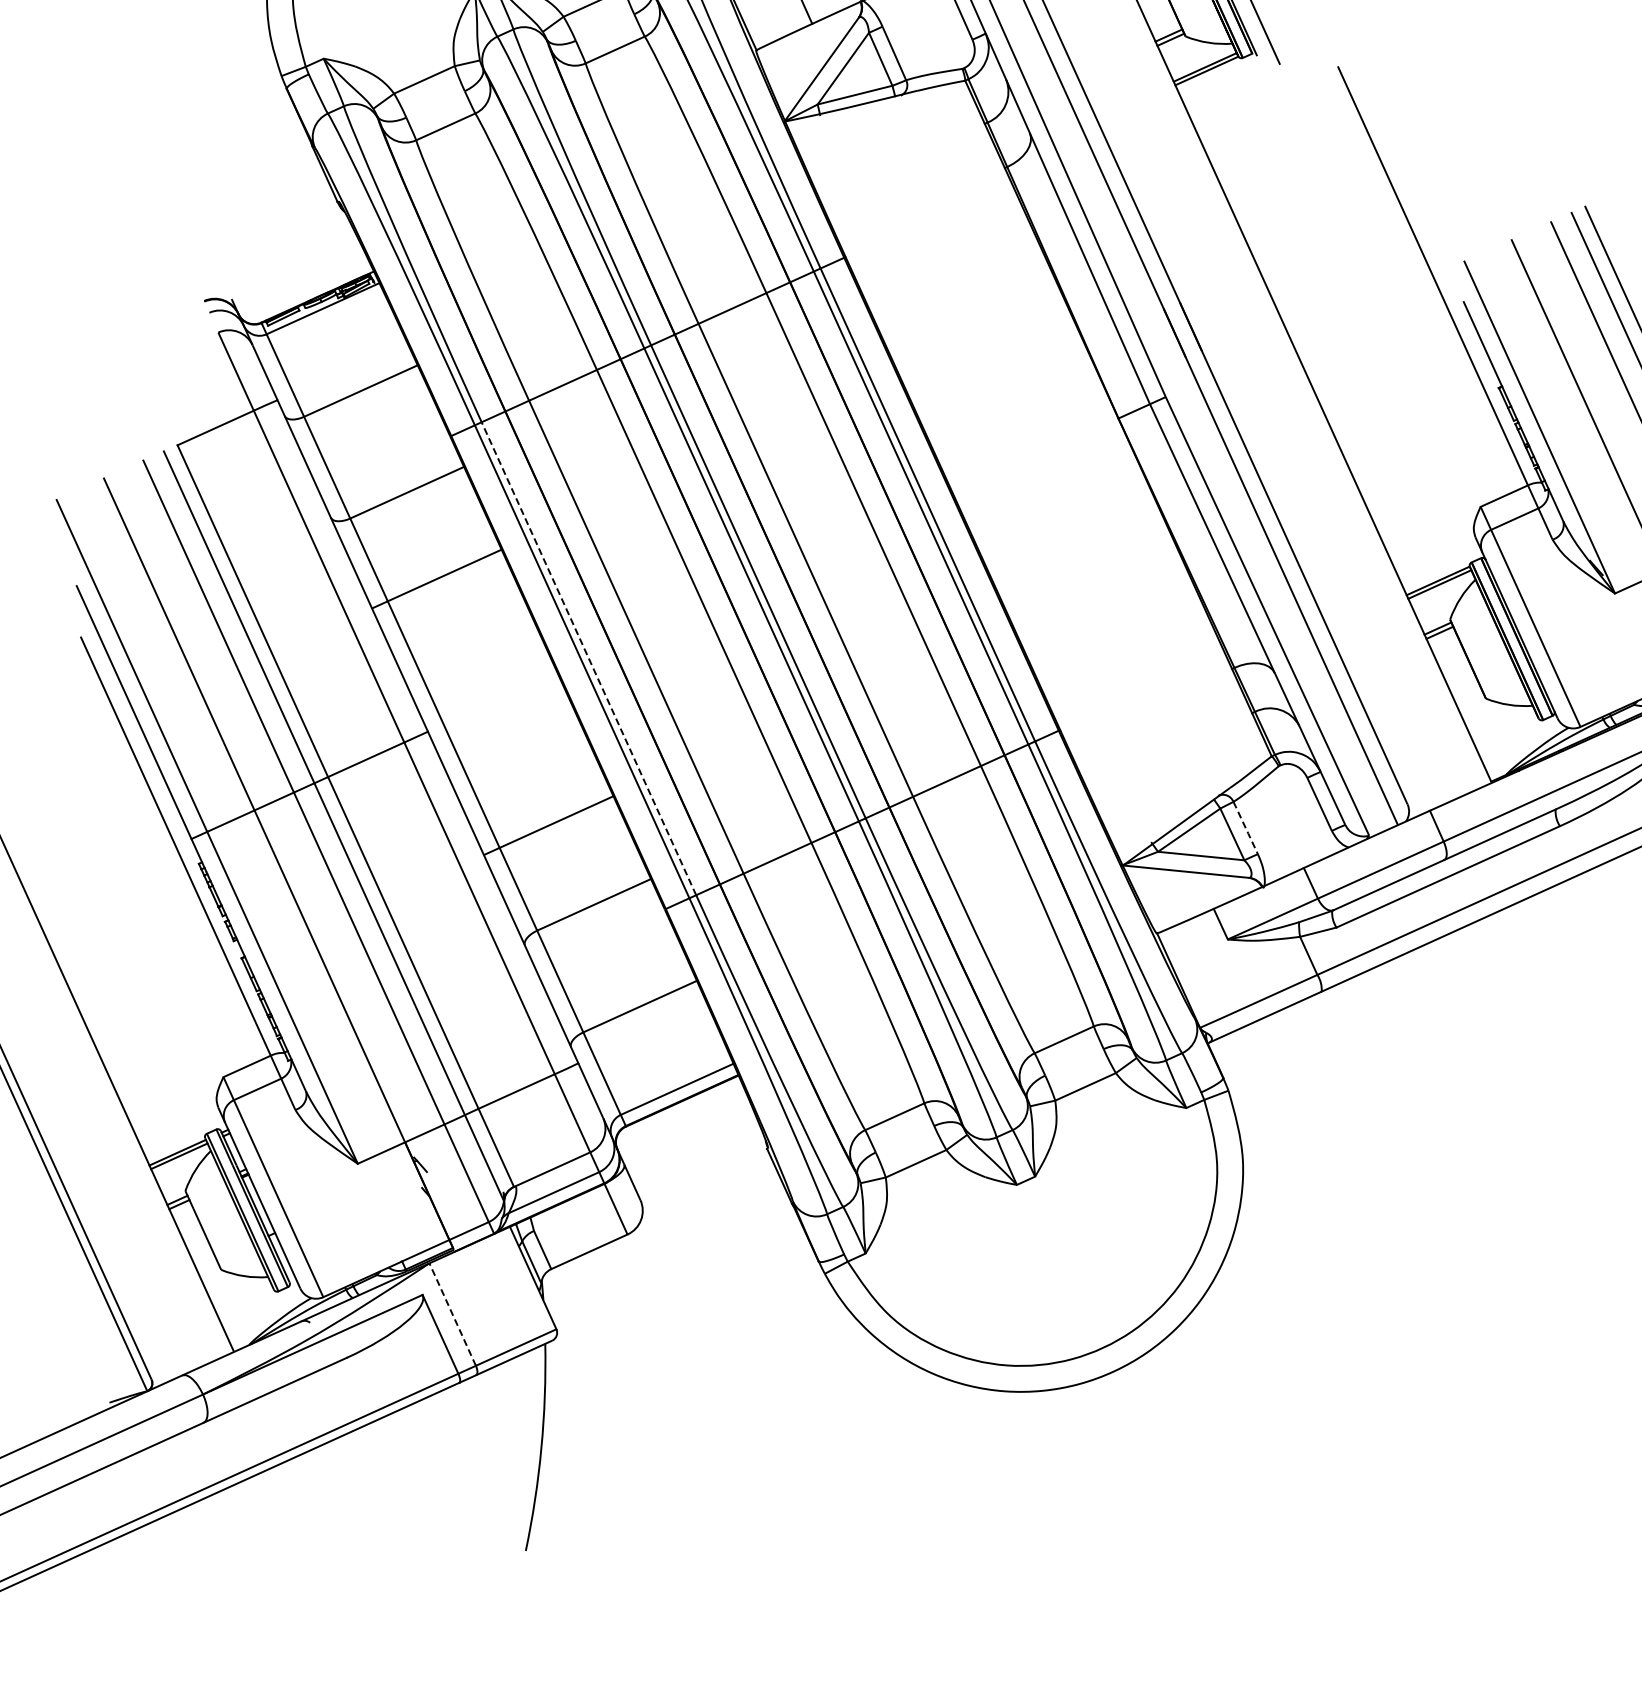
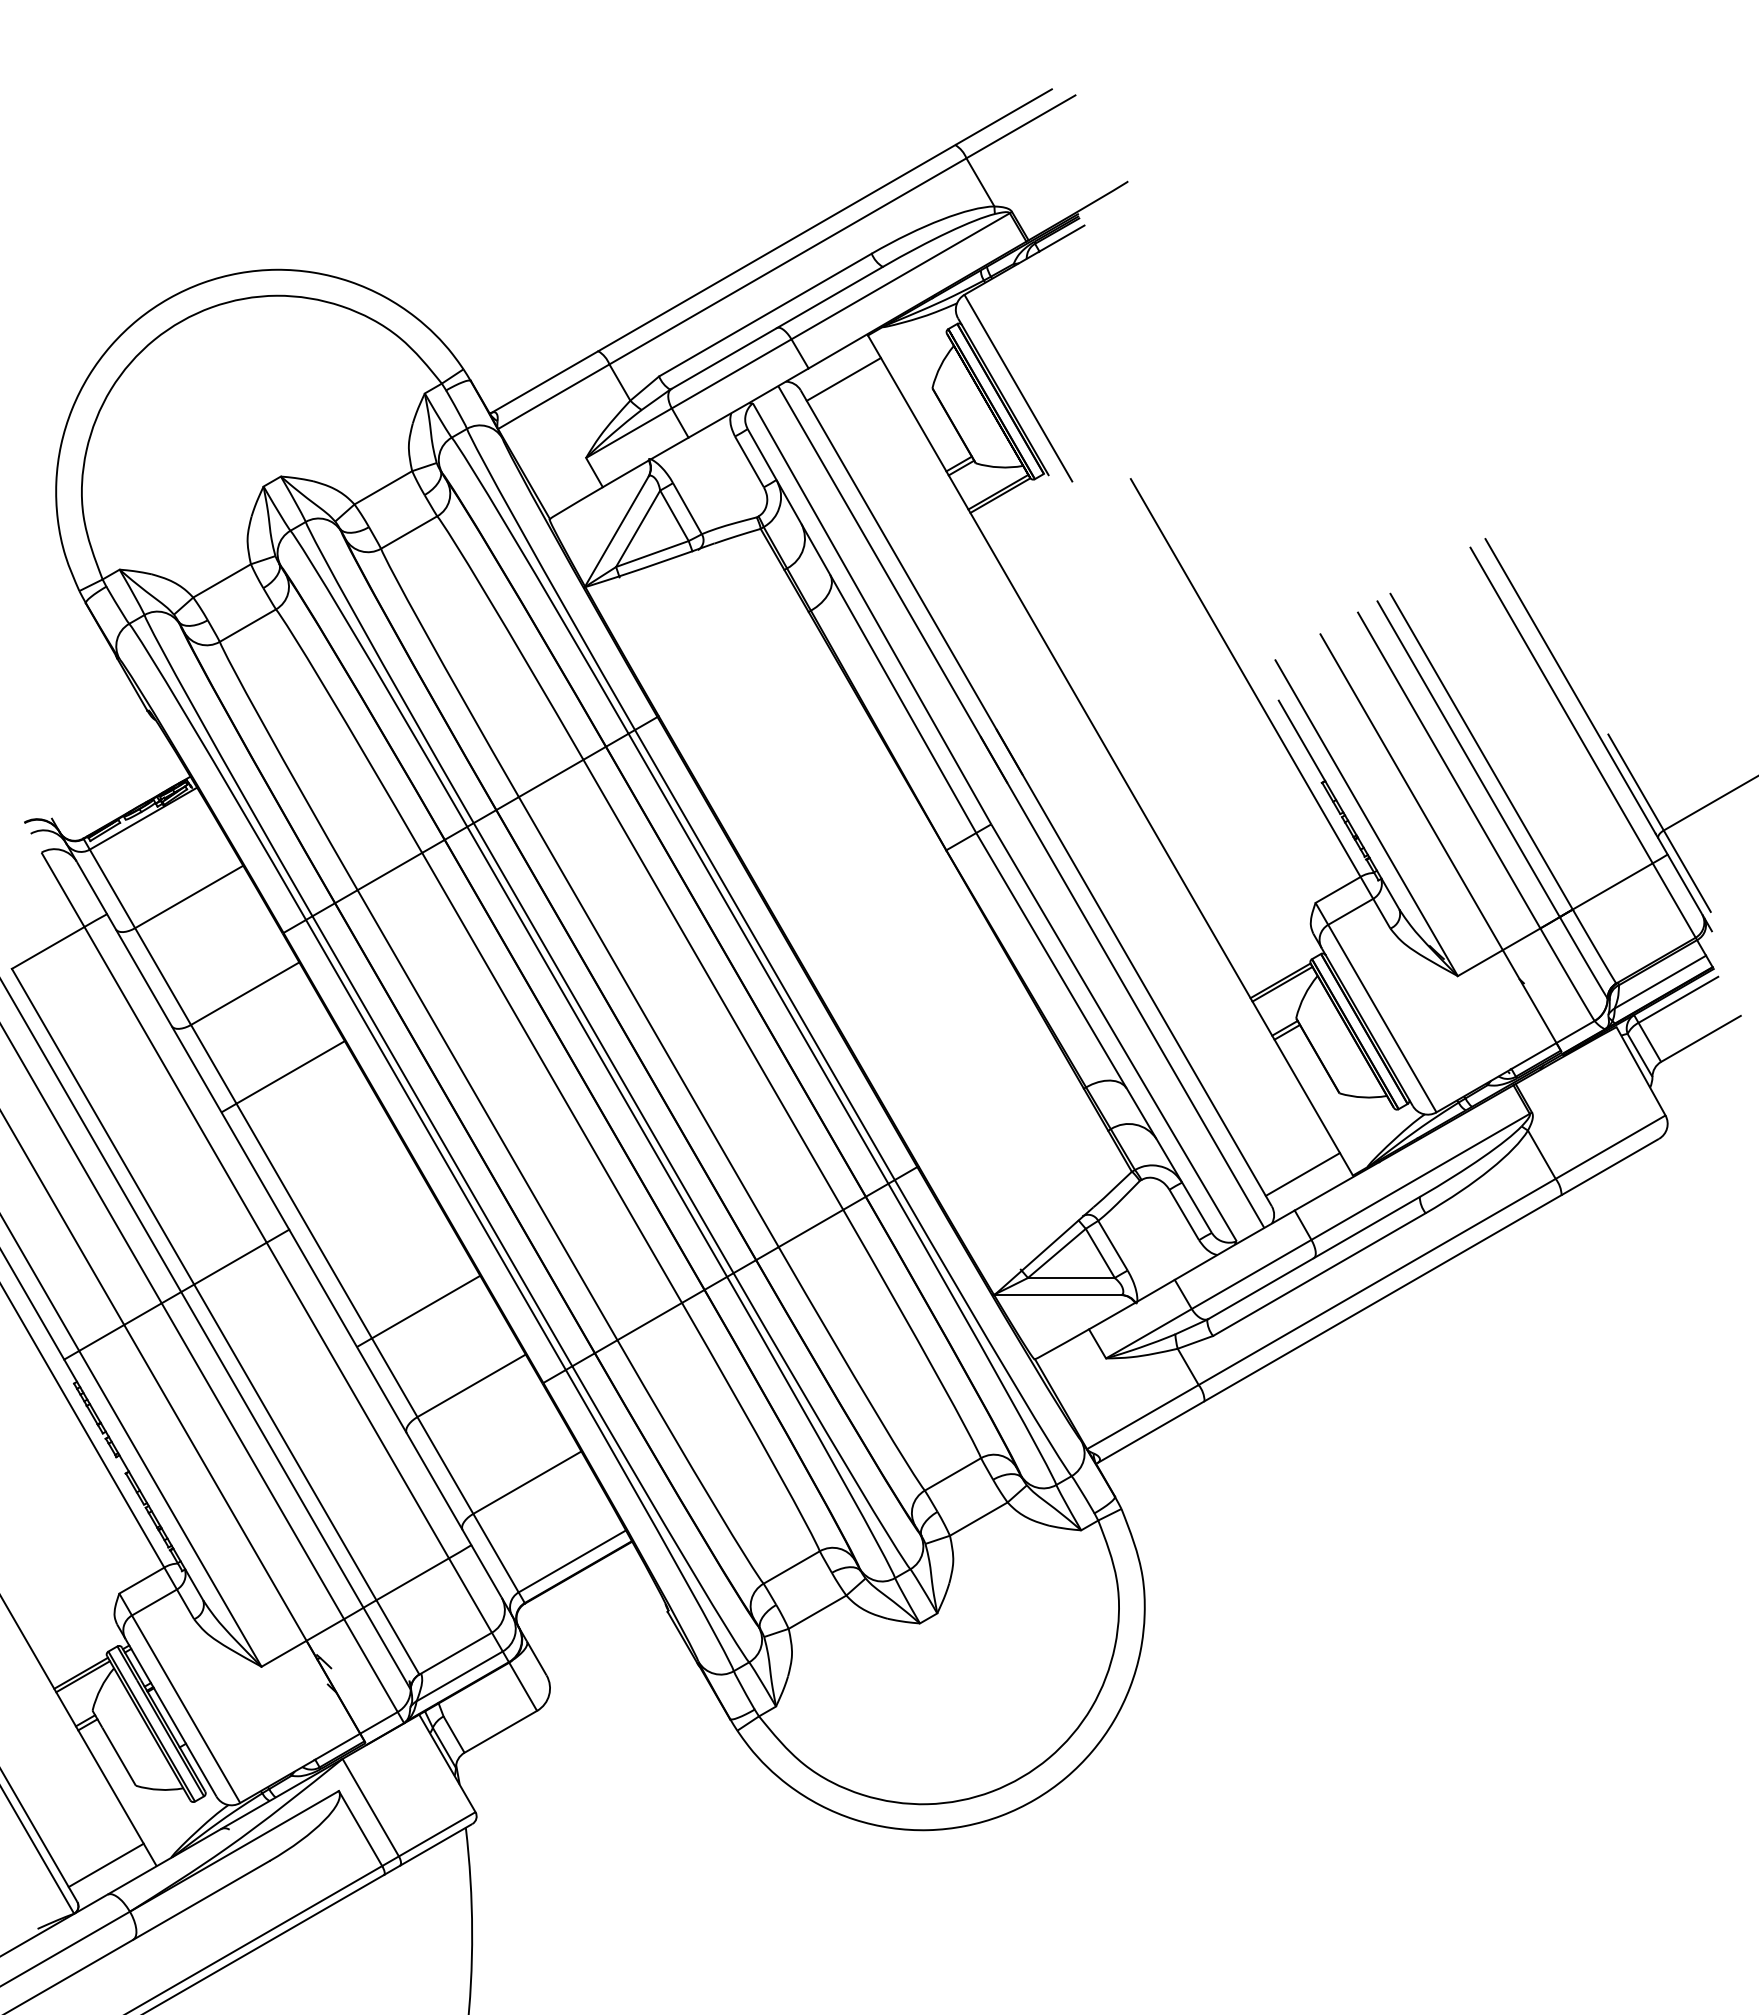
line: (589, 658) -> (442, 1141), dashed -> solid
line: (1441, 775) -> (1302, 1174), added
line: (1246, 827) -> (1113, 1245), dashed -> solid
line: (452, 1314) -> (370, 1807), dashed -> solid
line: (183, 1346) -> (105, 1865), added

